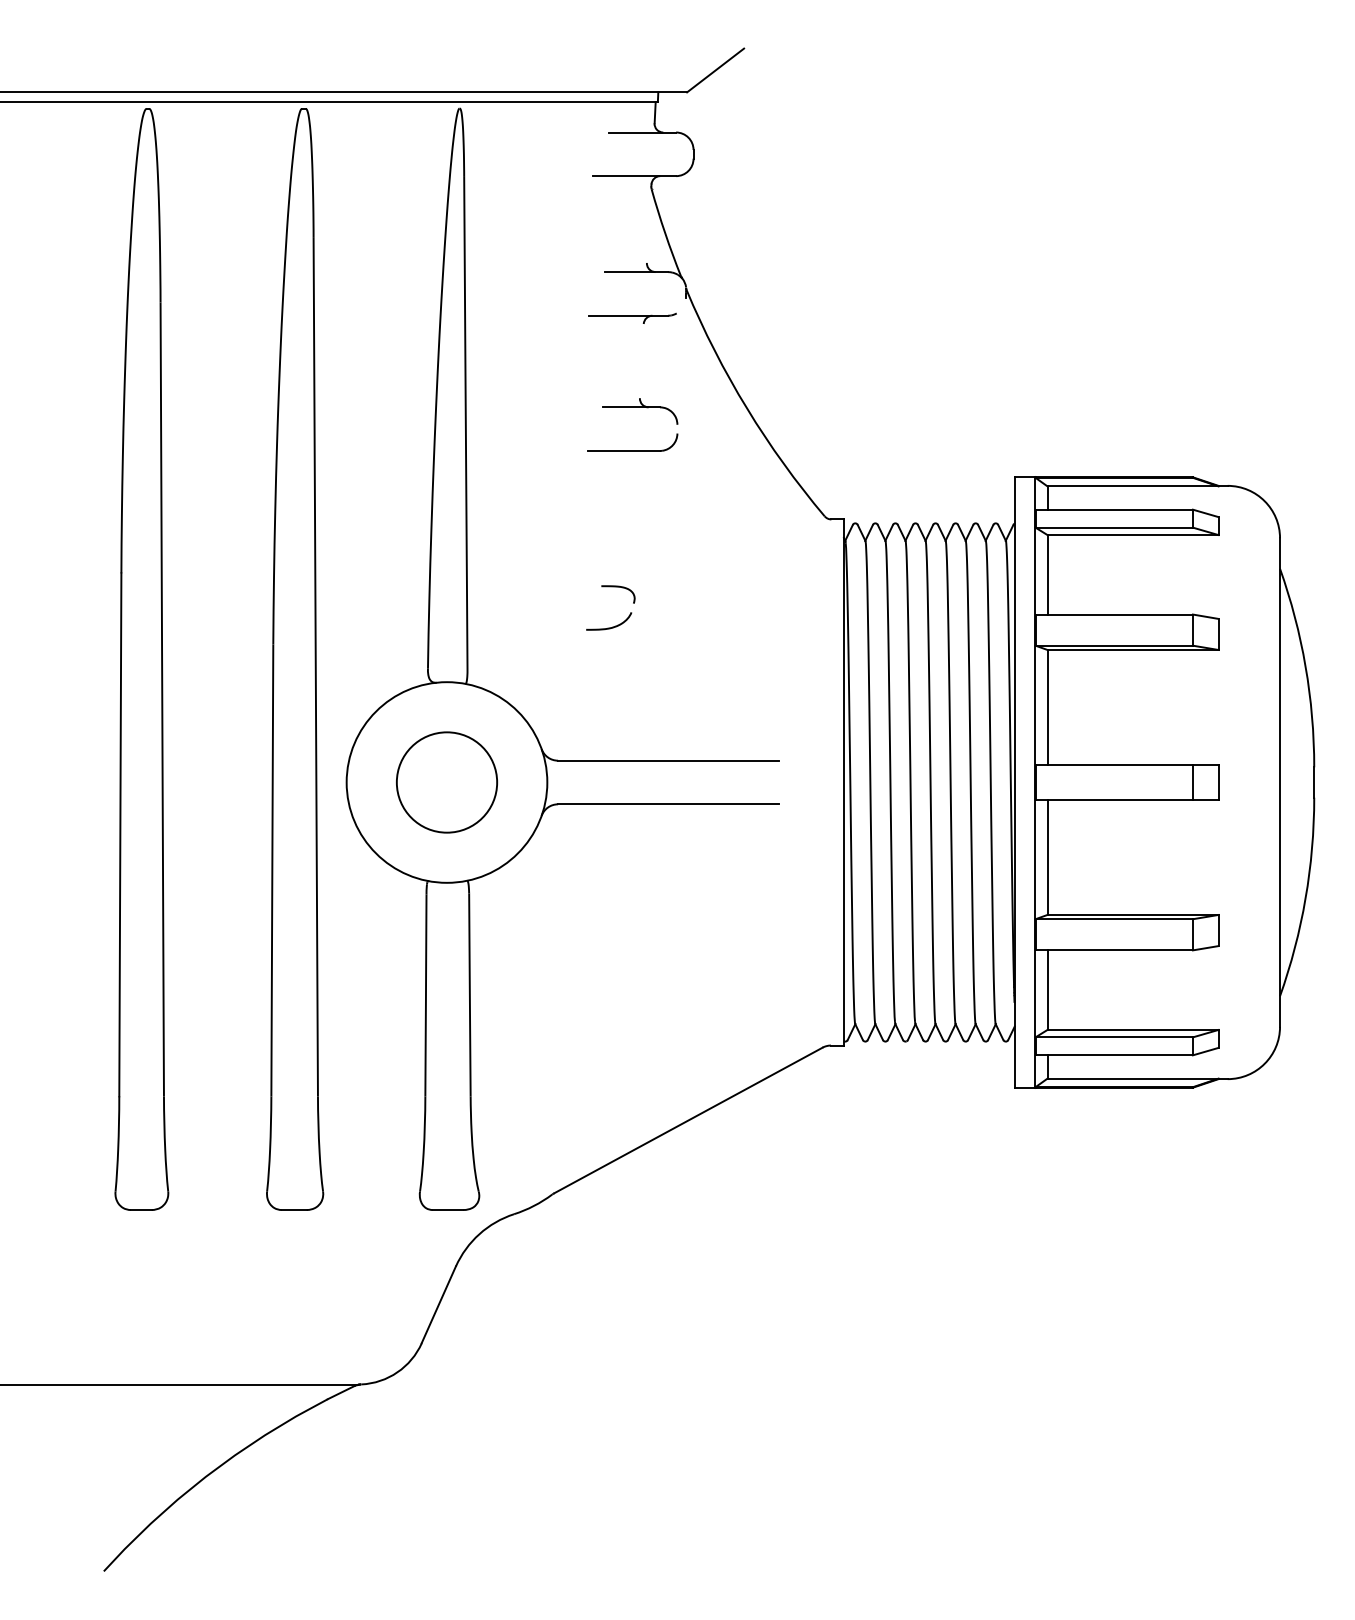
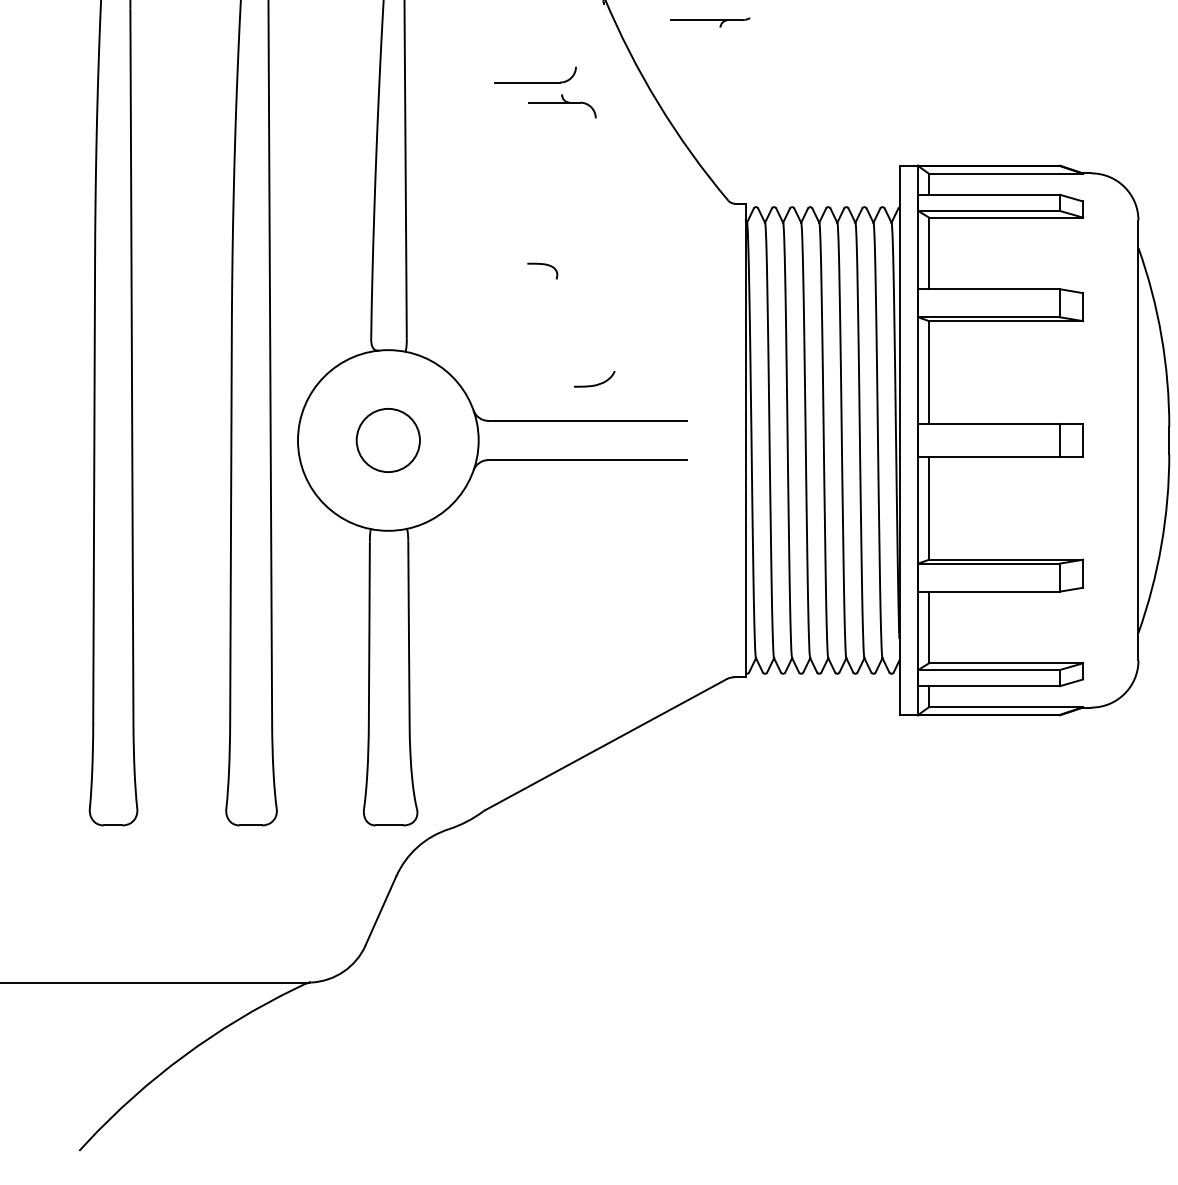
part: (632, 317) -> (710, 21), moved
part: (632, 450) -> (535, 82), moved
curve: (612, 626) -> (597, 383), moved
circle: (446, 782) -> (387, 440), size x0.7

